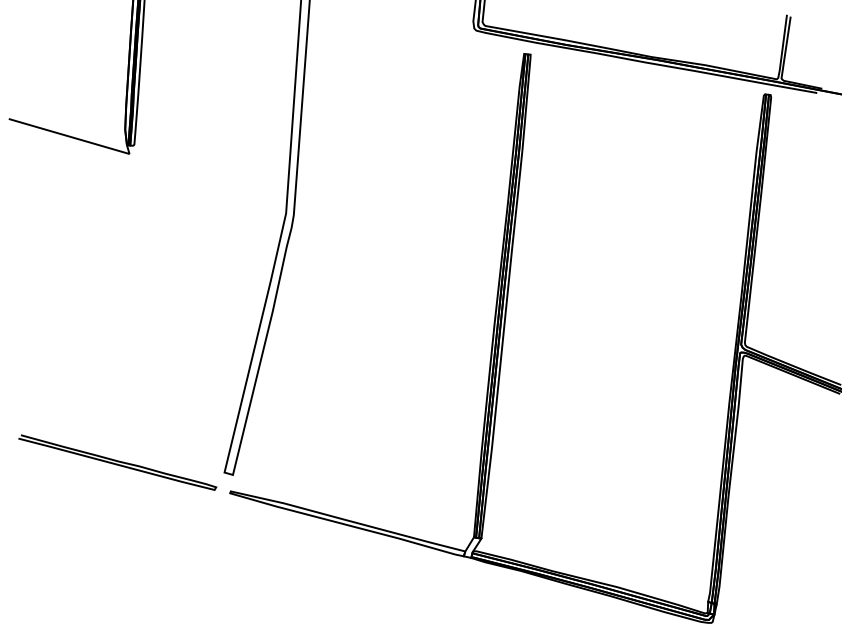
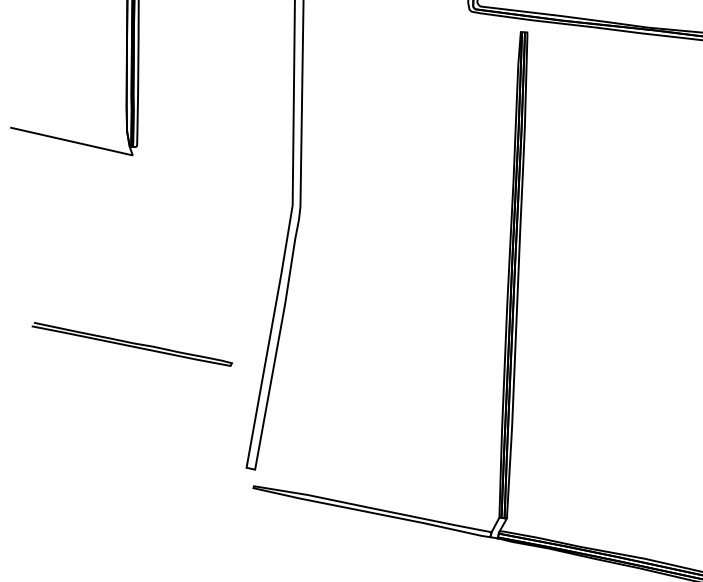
curve: (117, 462) -> (131, 344), moved

